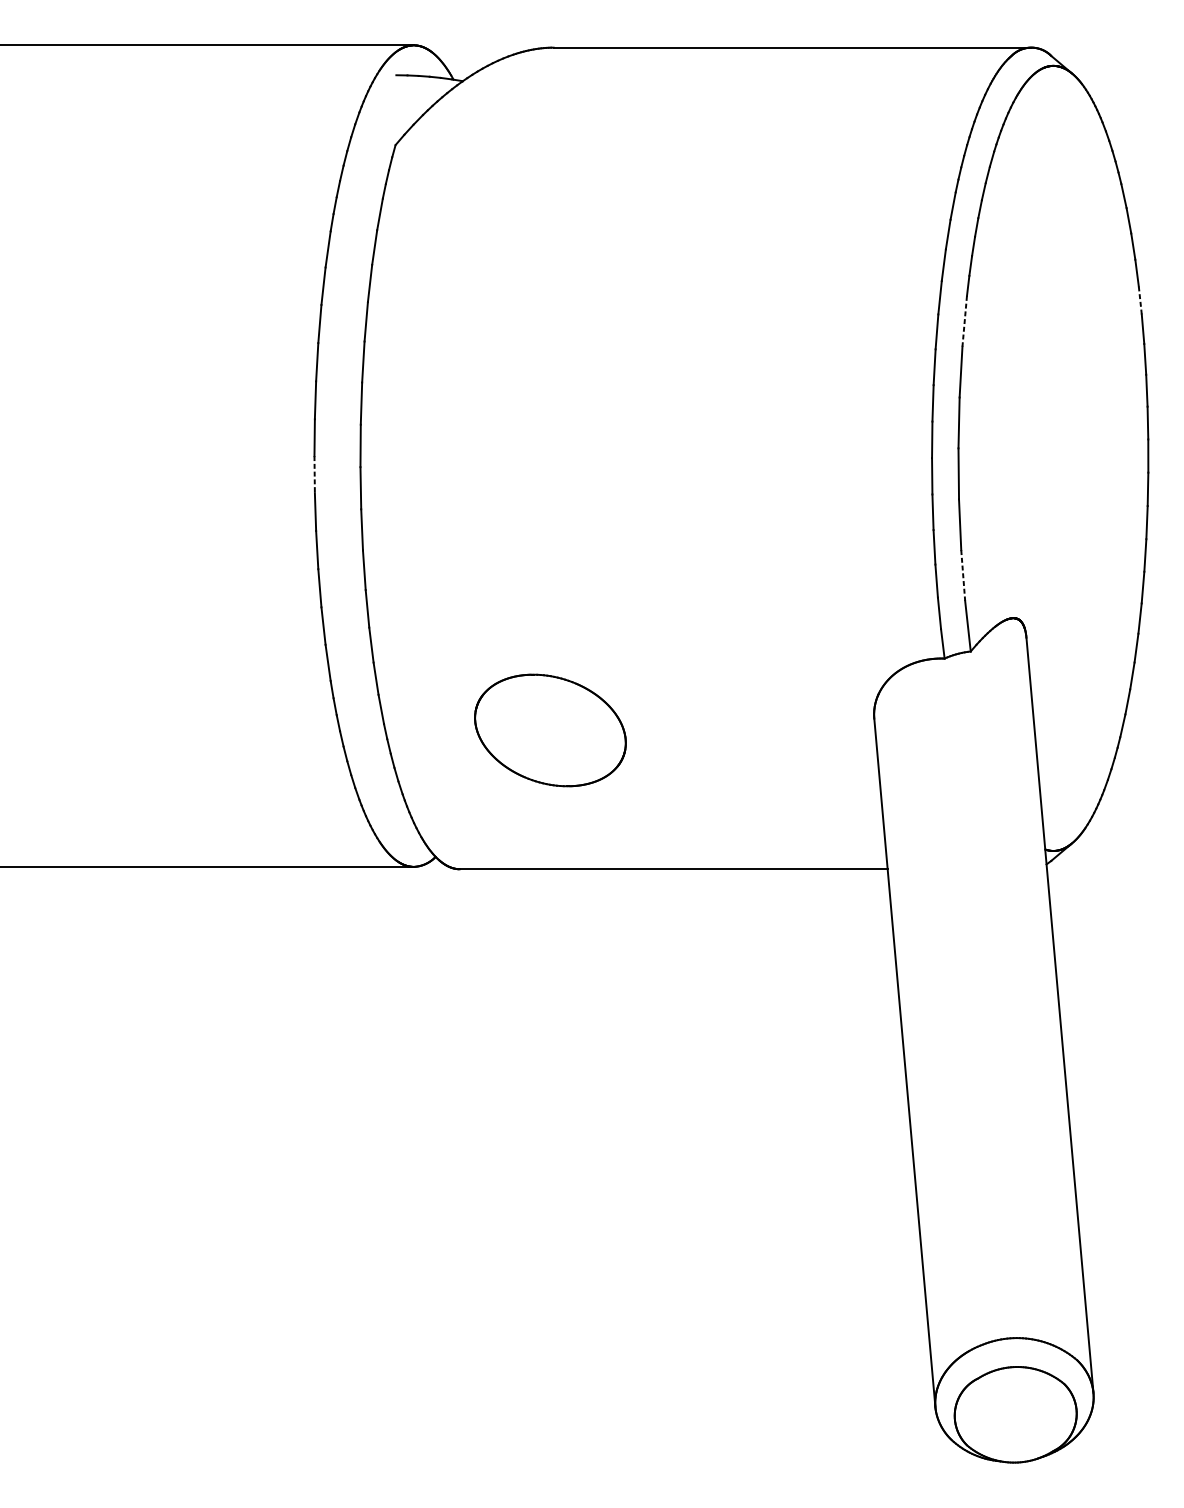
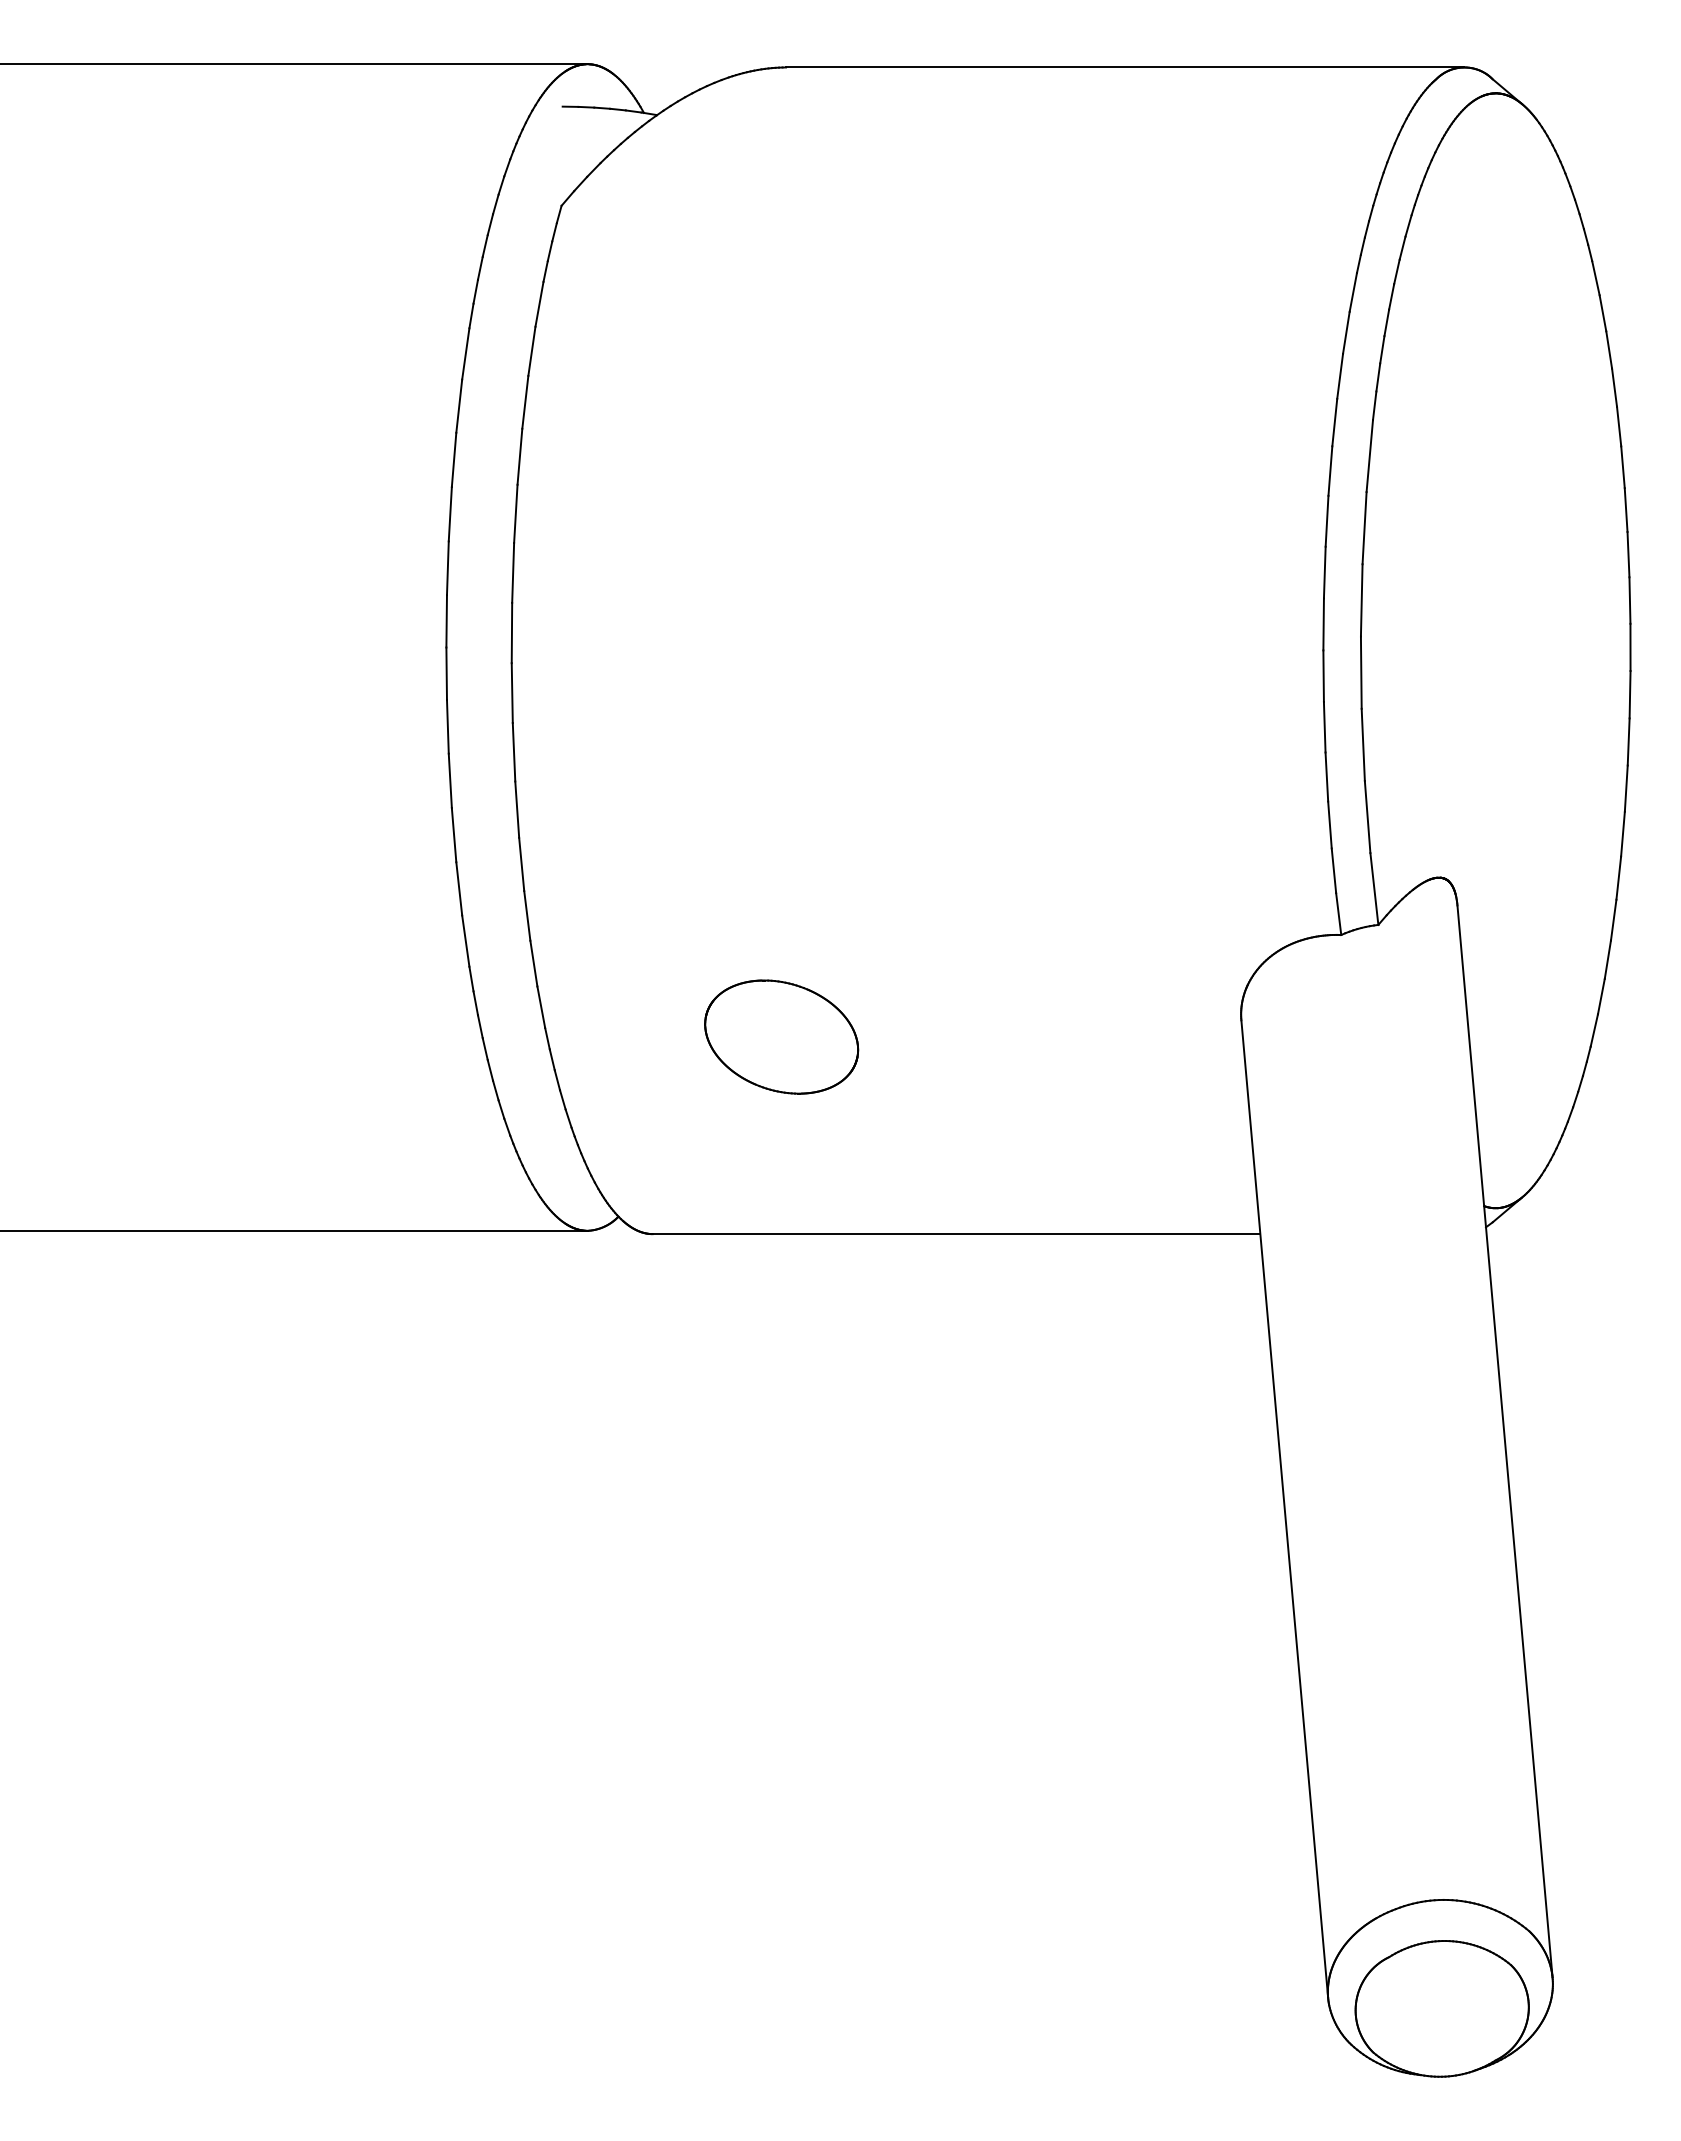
line: (1140, 300) -> (1619, 426), dashed -> solid
line: (964, 321) -> (1369, 456), dashed -> solid
line: (314, 475) -> (446, 674), dashed -> solid
line: (963, 575) -> (1367, 817), dashed -> solid
part: (550, 730) -> (781, 1036), size x0.71

